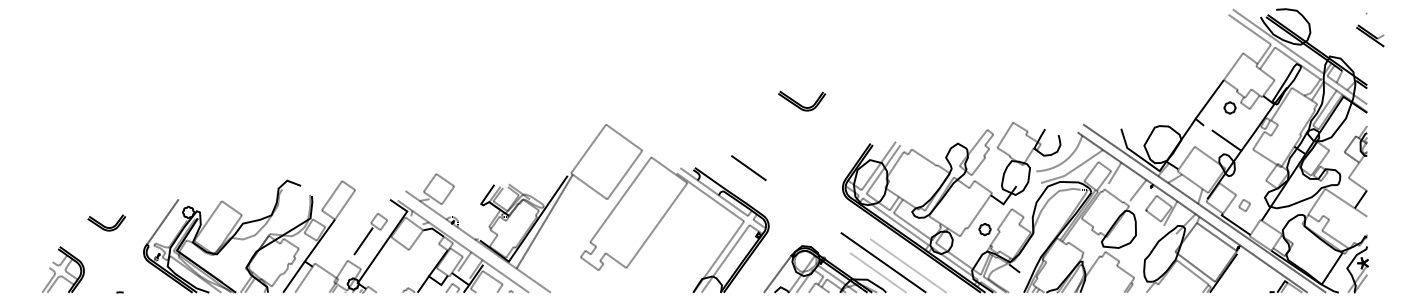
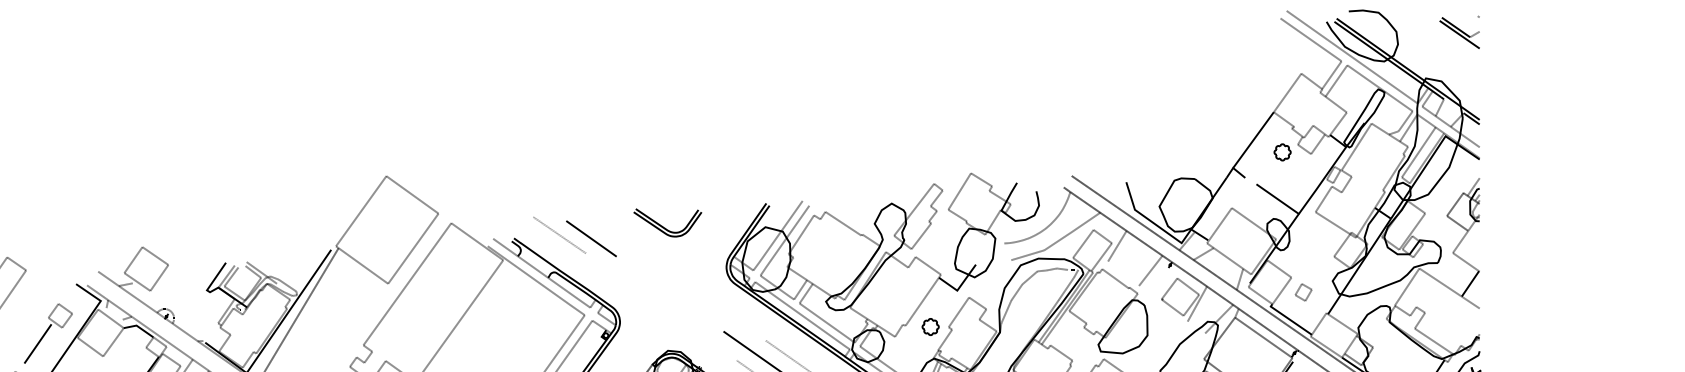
part: (1370, 35) -> (1459, 32), moved
part: (802, 100) -> (668, 222), moved
line: (726, 165) -> (559, 234), added

